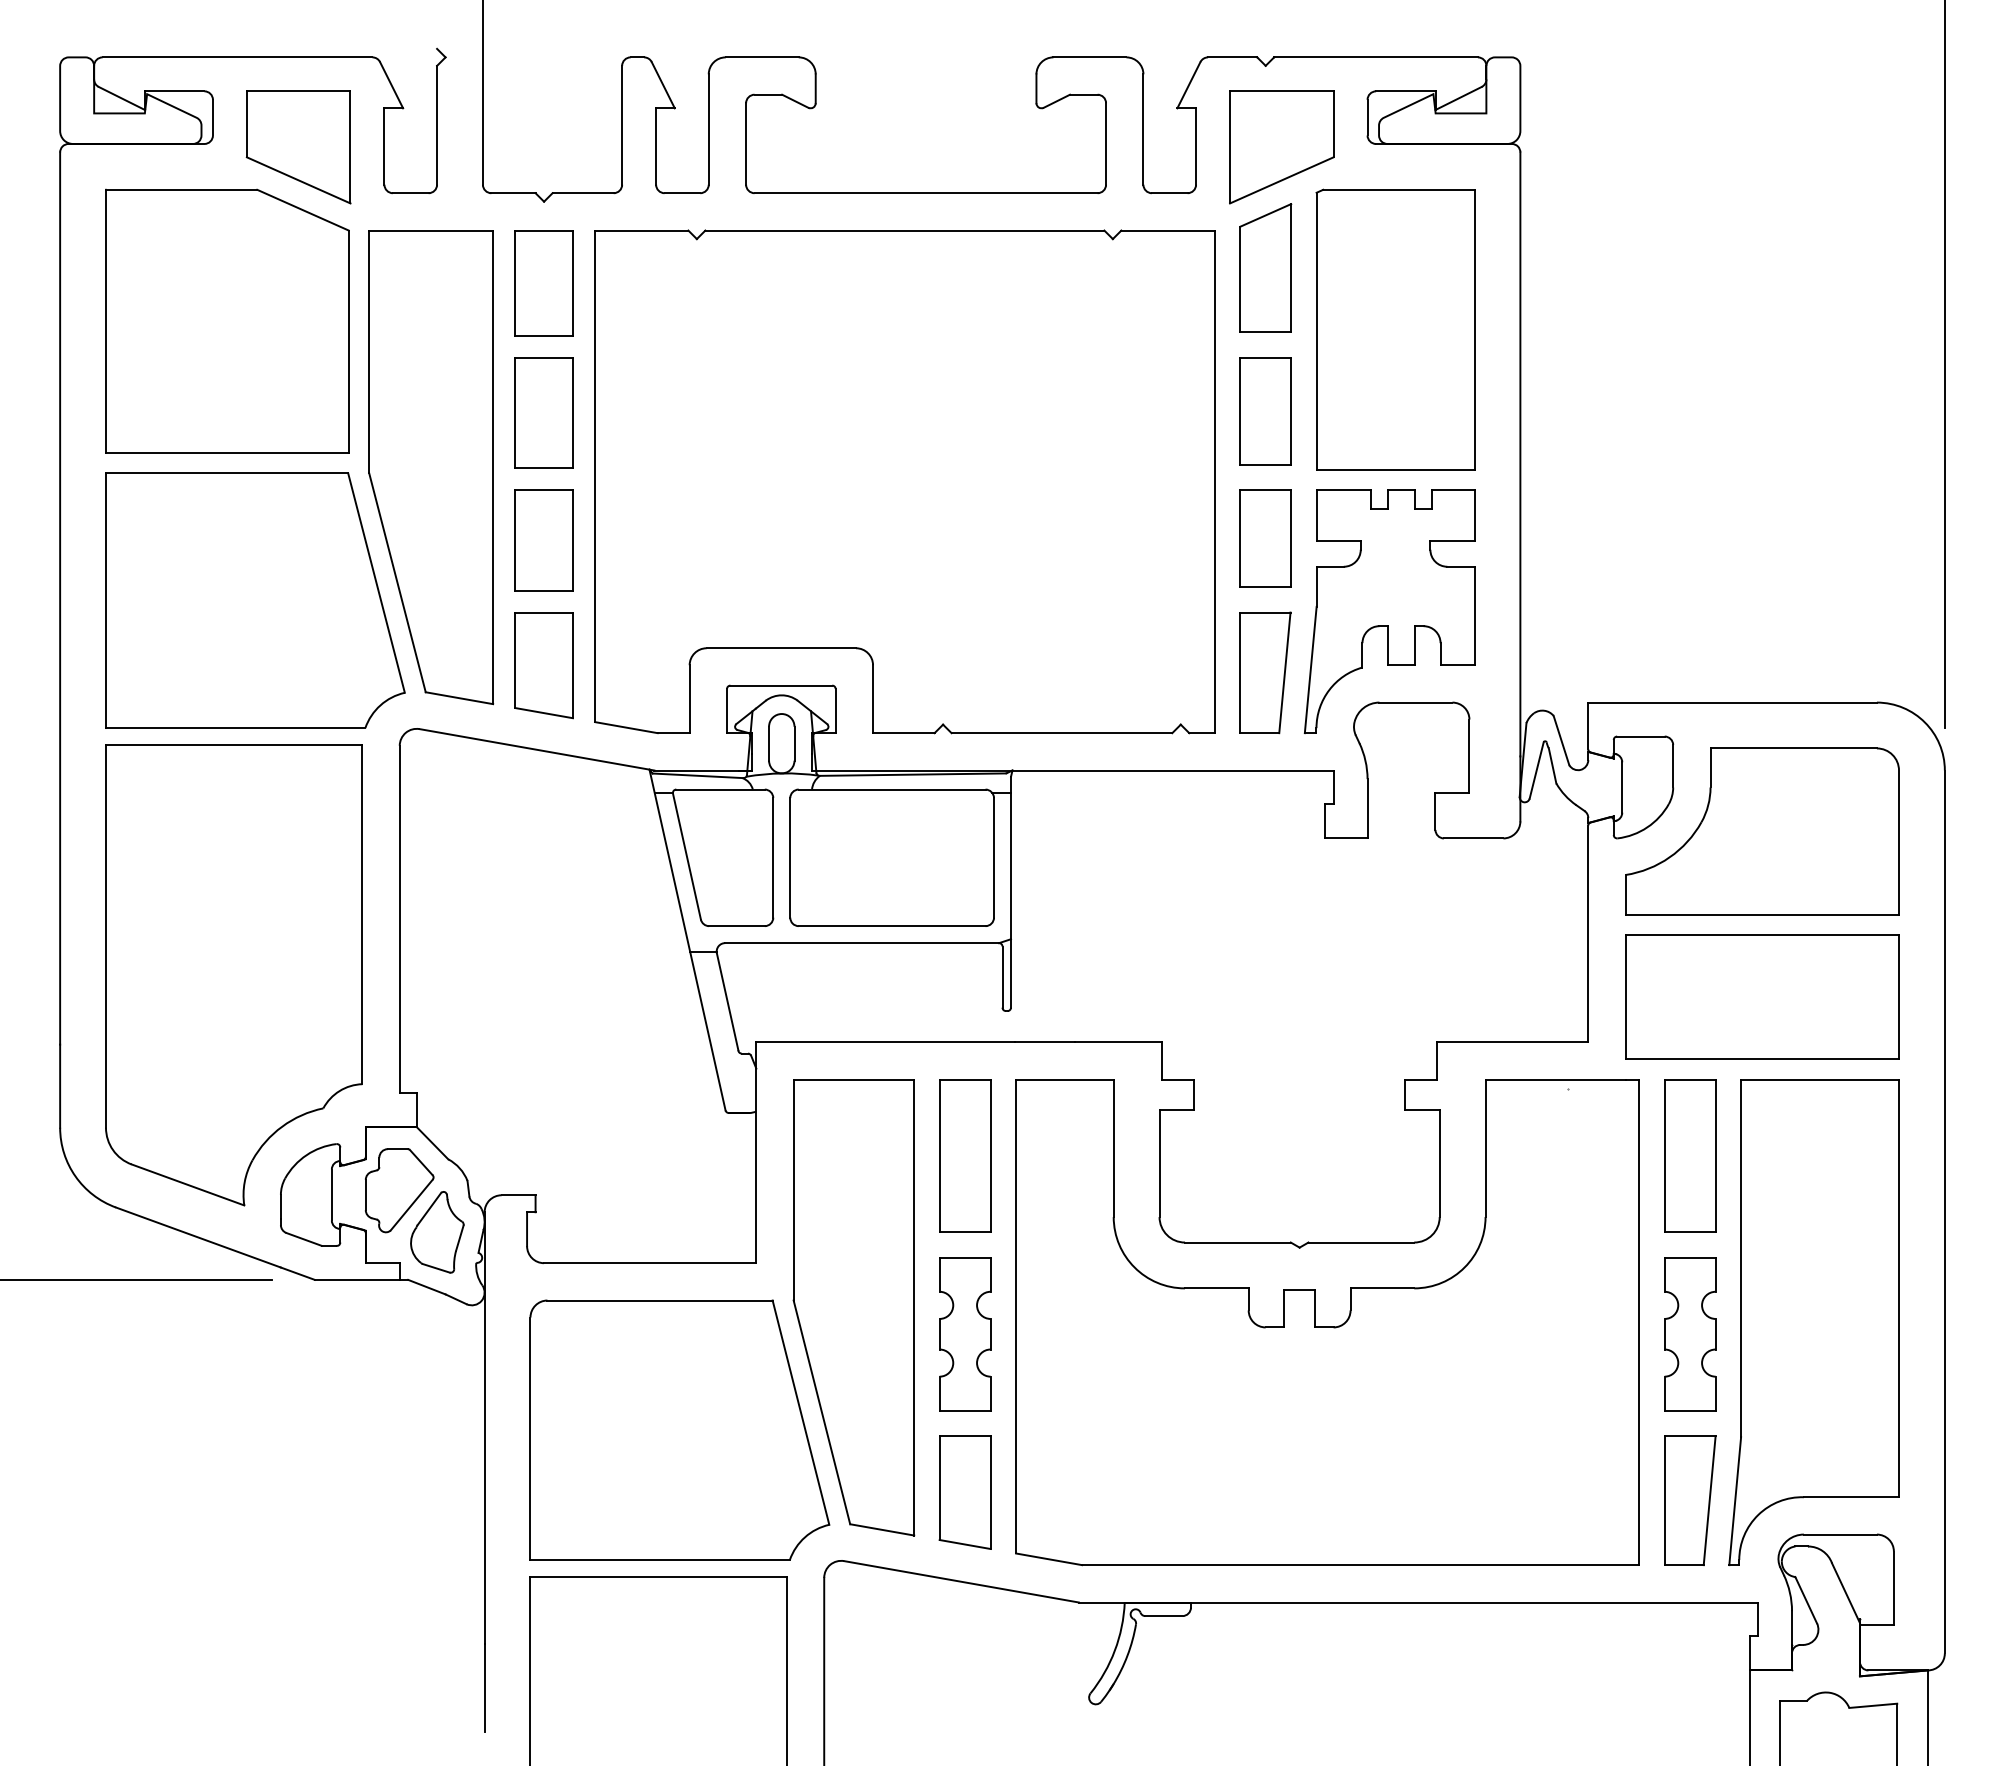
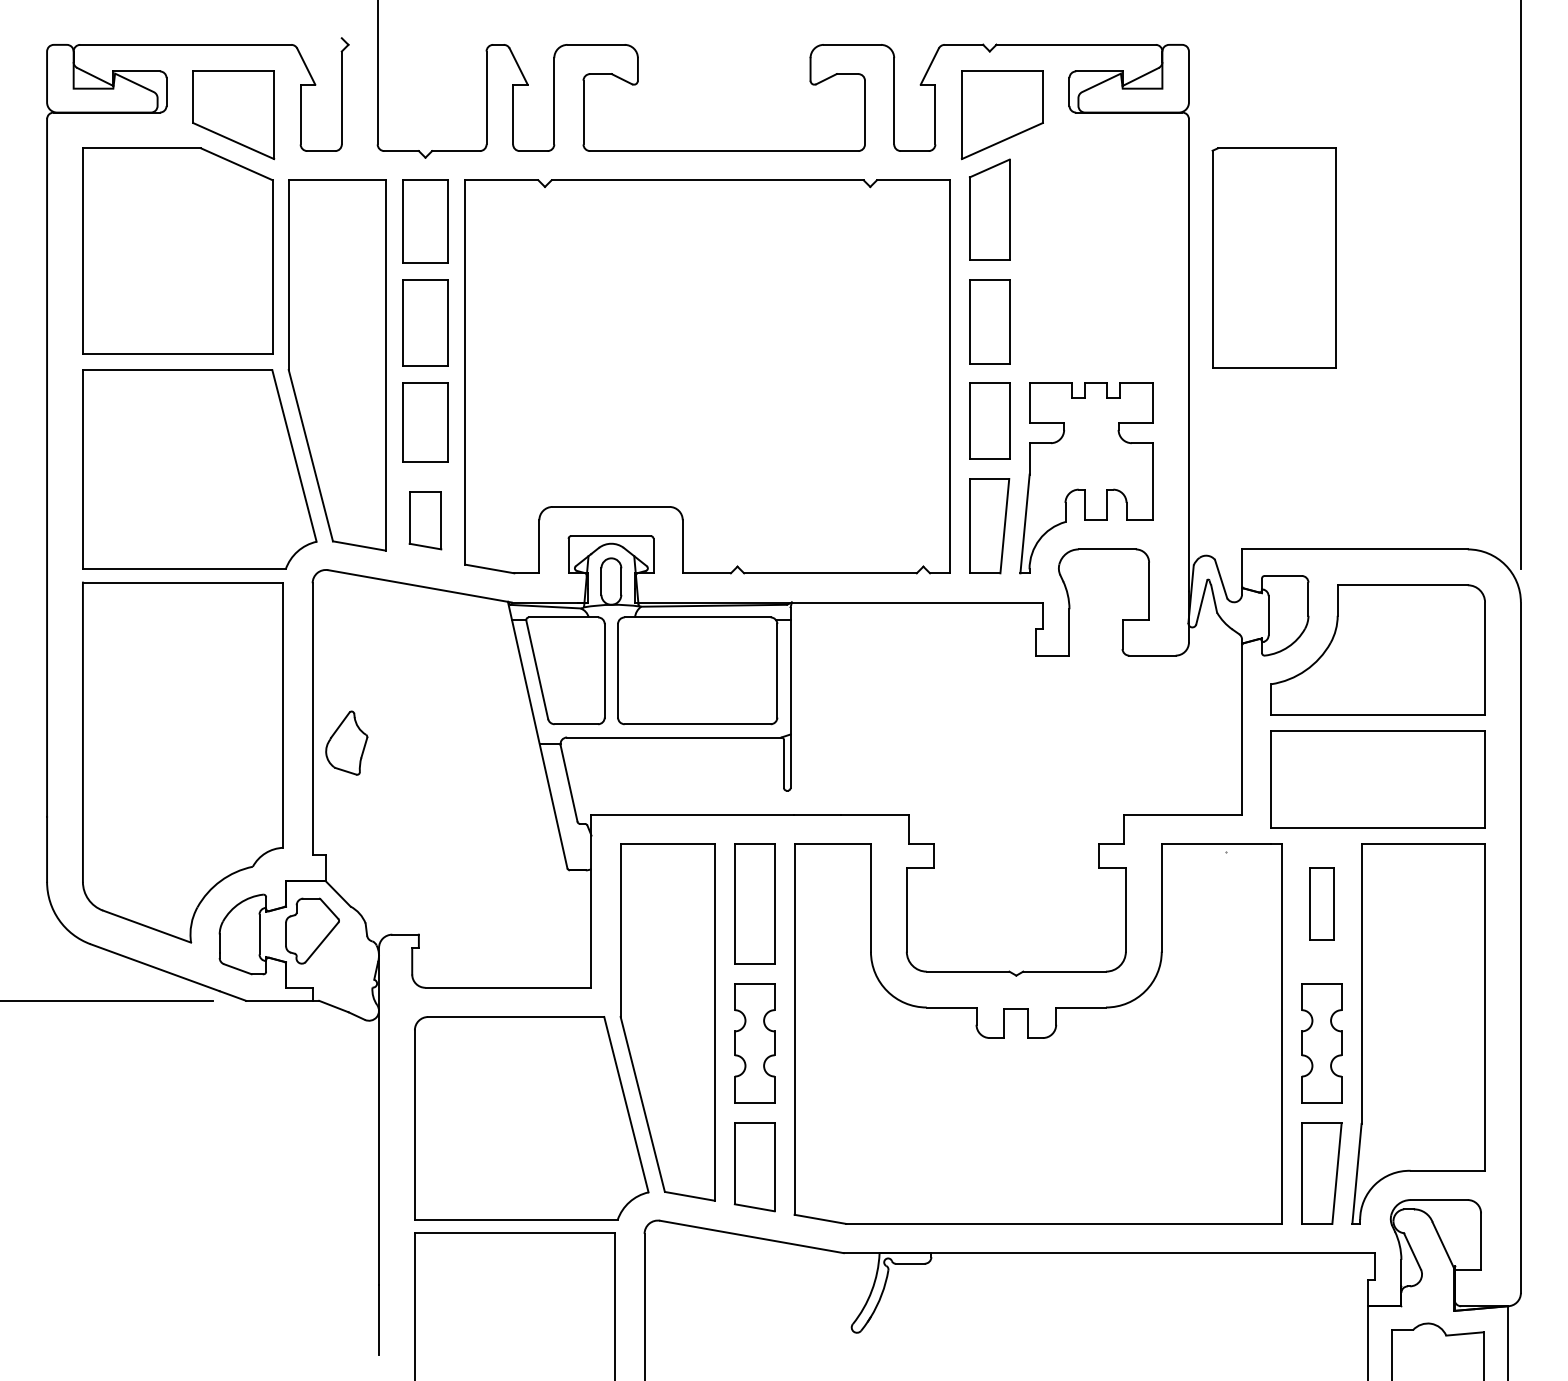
part: (1395, 329) -> (1274, 257), moved
part: (543, 665) -> (425, 520), size x0.7
part: (1690, 1155) -> (1322, 903), size x0.6
part: (437, 1232) -> (346, 743), moved

